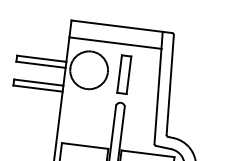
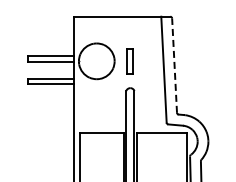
line: (115, 42) -> (118, 32), removed
part: (124, 73) -> (130, 60), size x0.7
line: (170, 84) -> (174, 65), solid -> dashed

